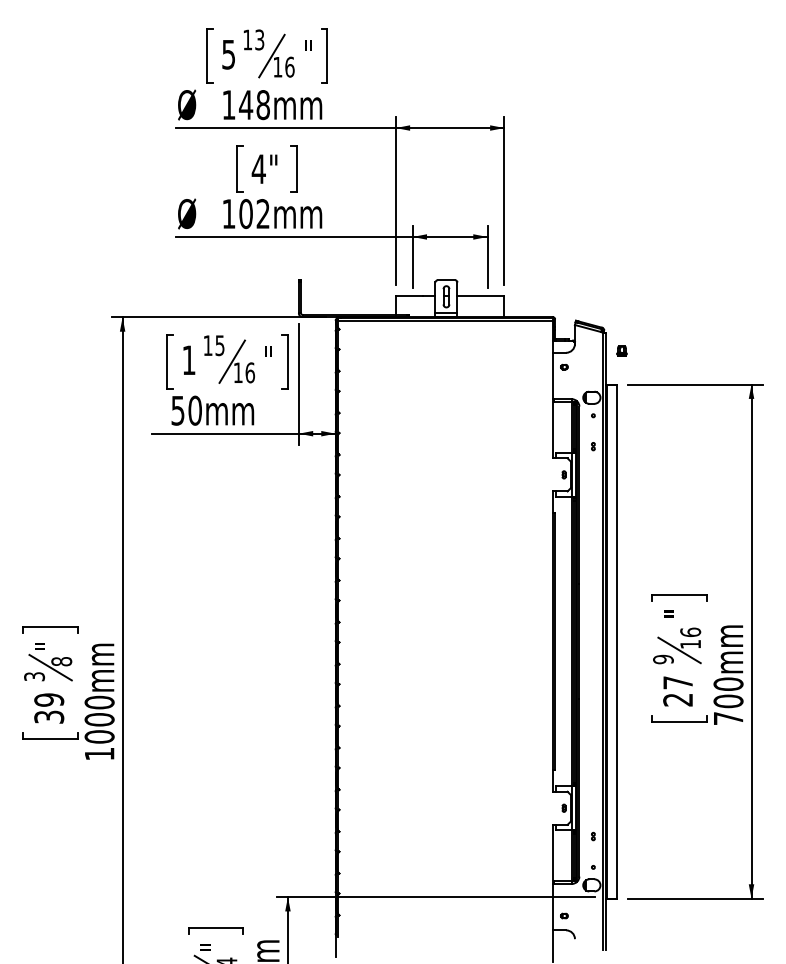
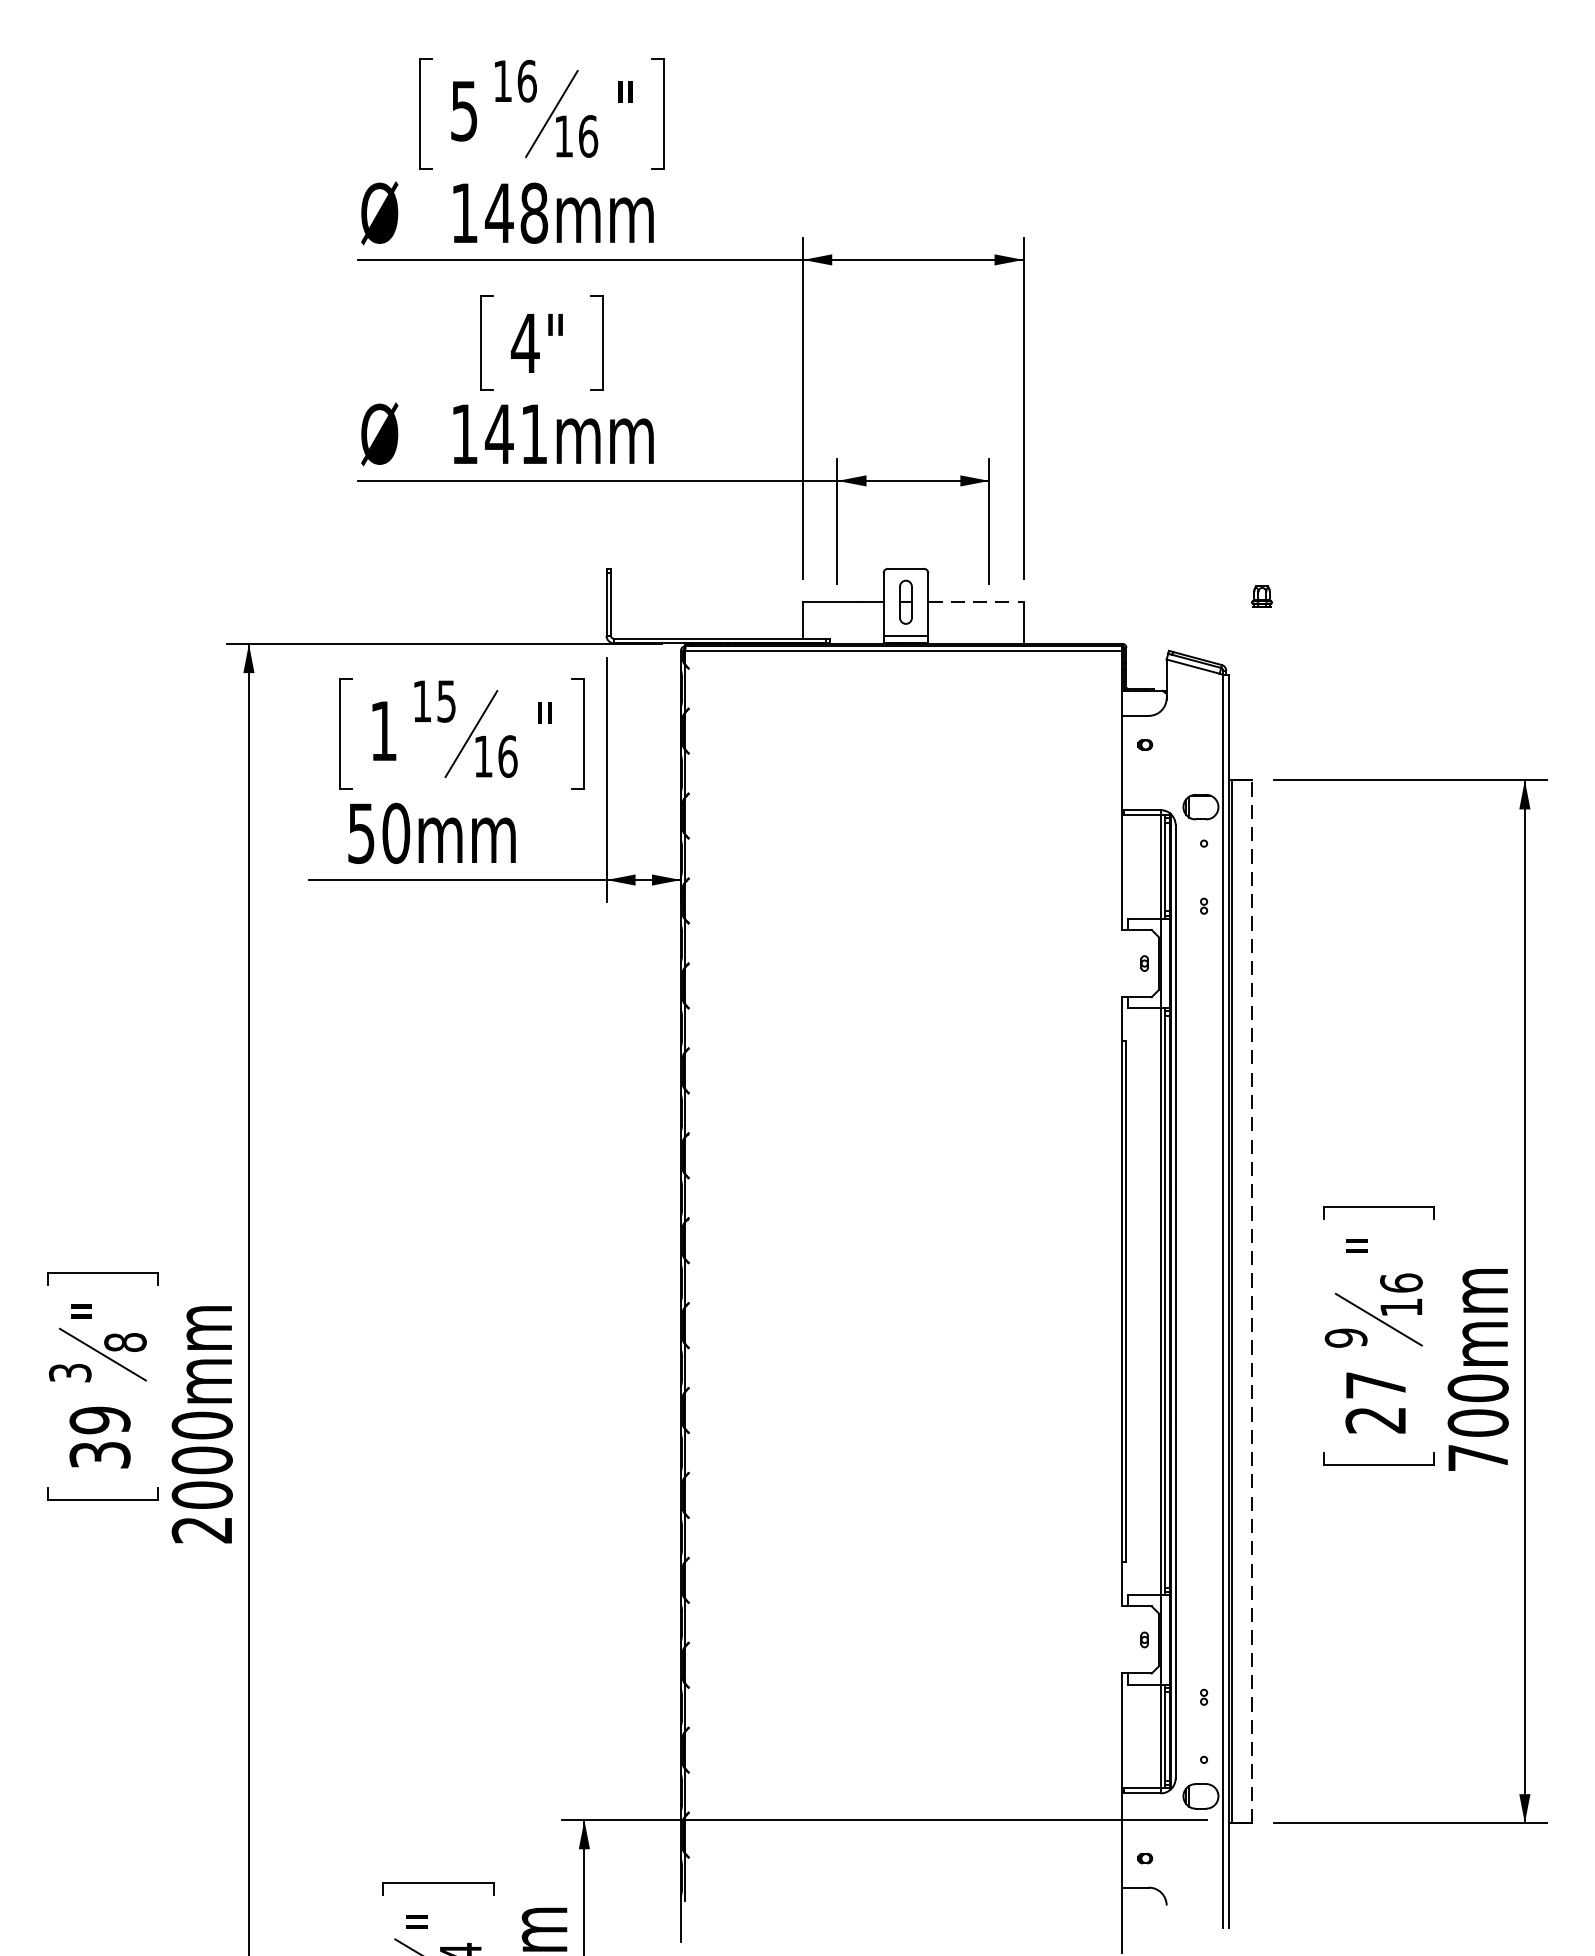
text: (259, 39) -> (526, 80), 13 -> 16
text: (254, 214) -> (516, 435), 102mm -> 141mm
line: (481, 296) -> (977, 601), solid -> dashed
part: (621, 350) -> (1261, 595), moved
line: (616, 641) -> (1250, 1301), solid -> dashed
text: (99, 754) -> (202, 1530), 1000mm -> 2000mm

